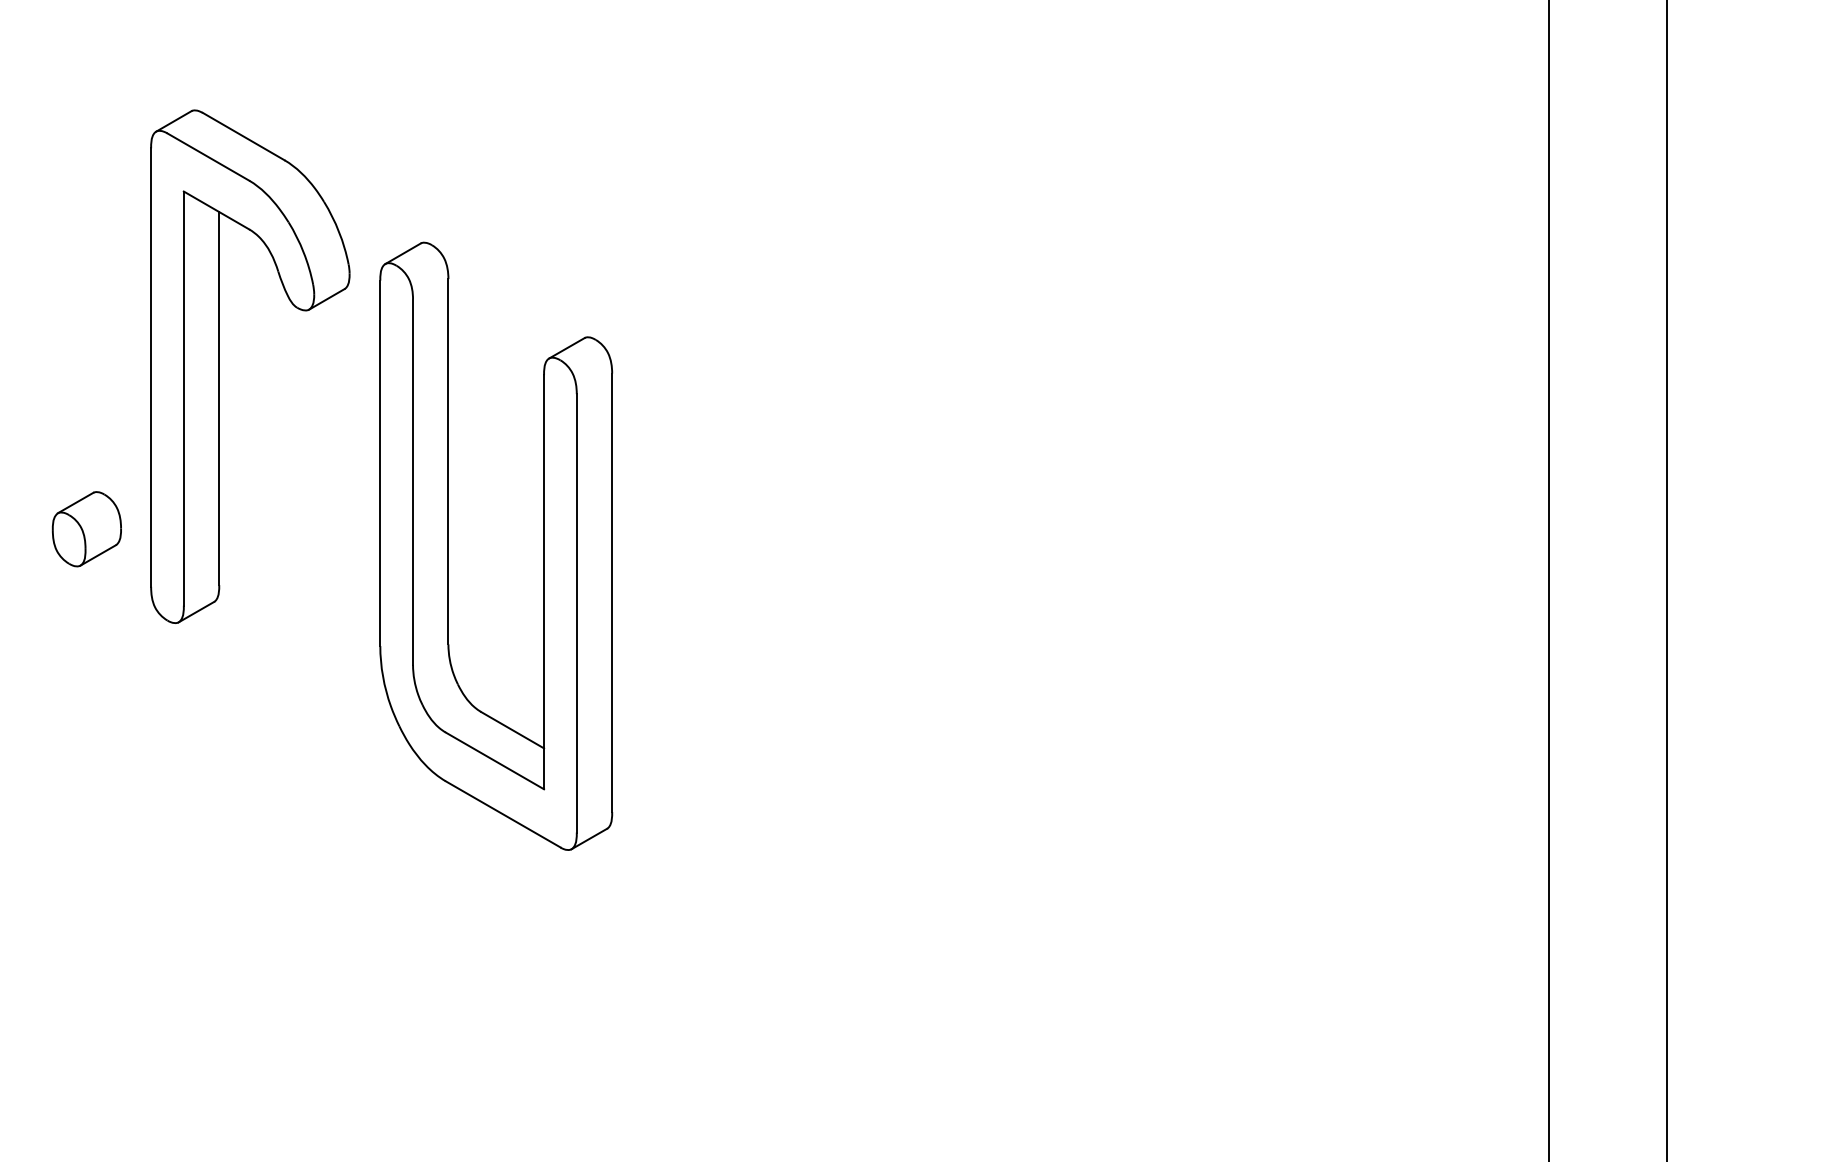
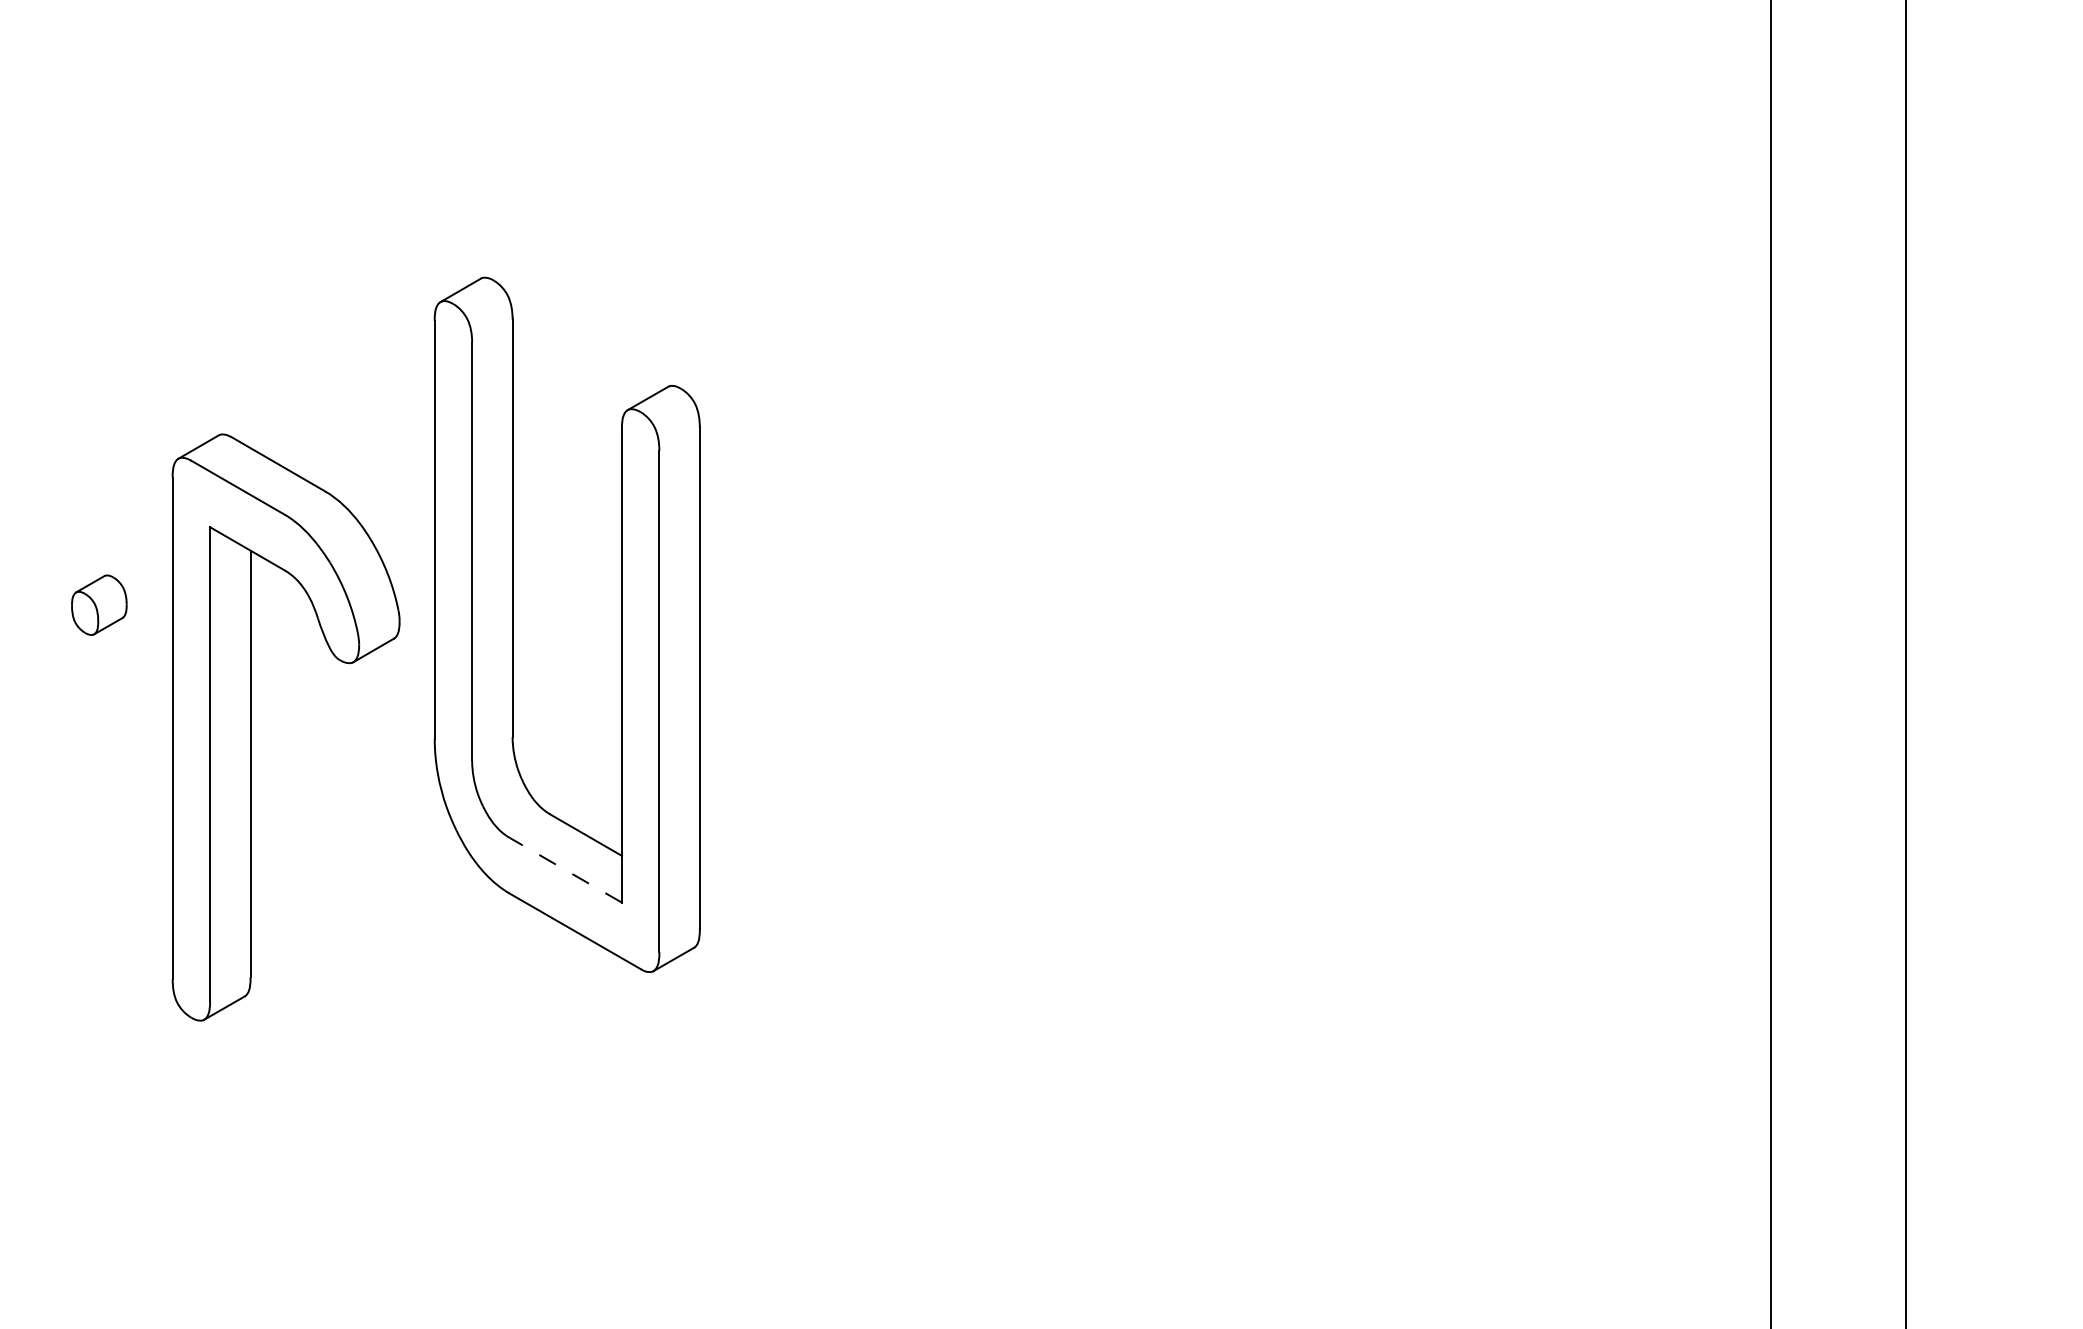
part: (220, 366) -> (251, 727), moved
part: (87, 528) -> (99, 604), size x0.7
line: (494, 761) -> (565, 870), solid -> dashed

